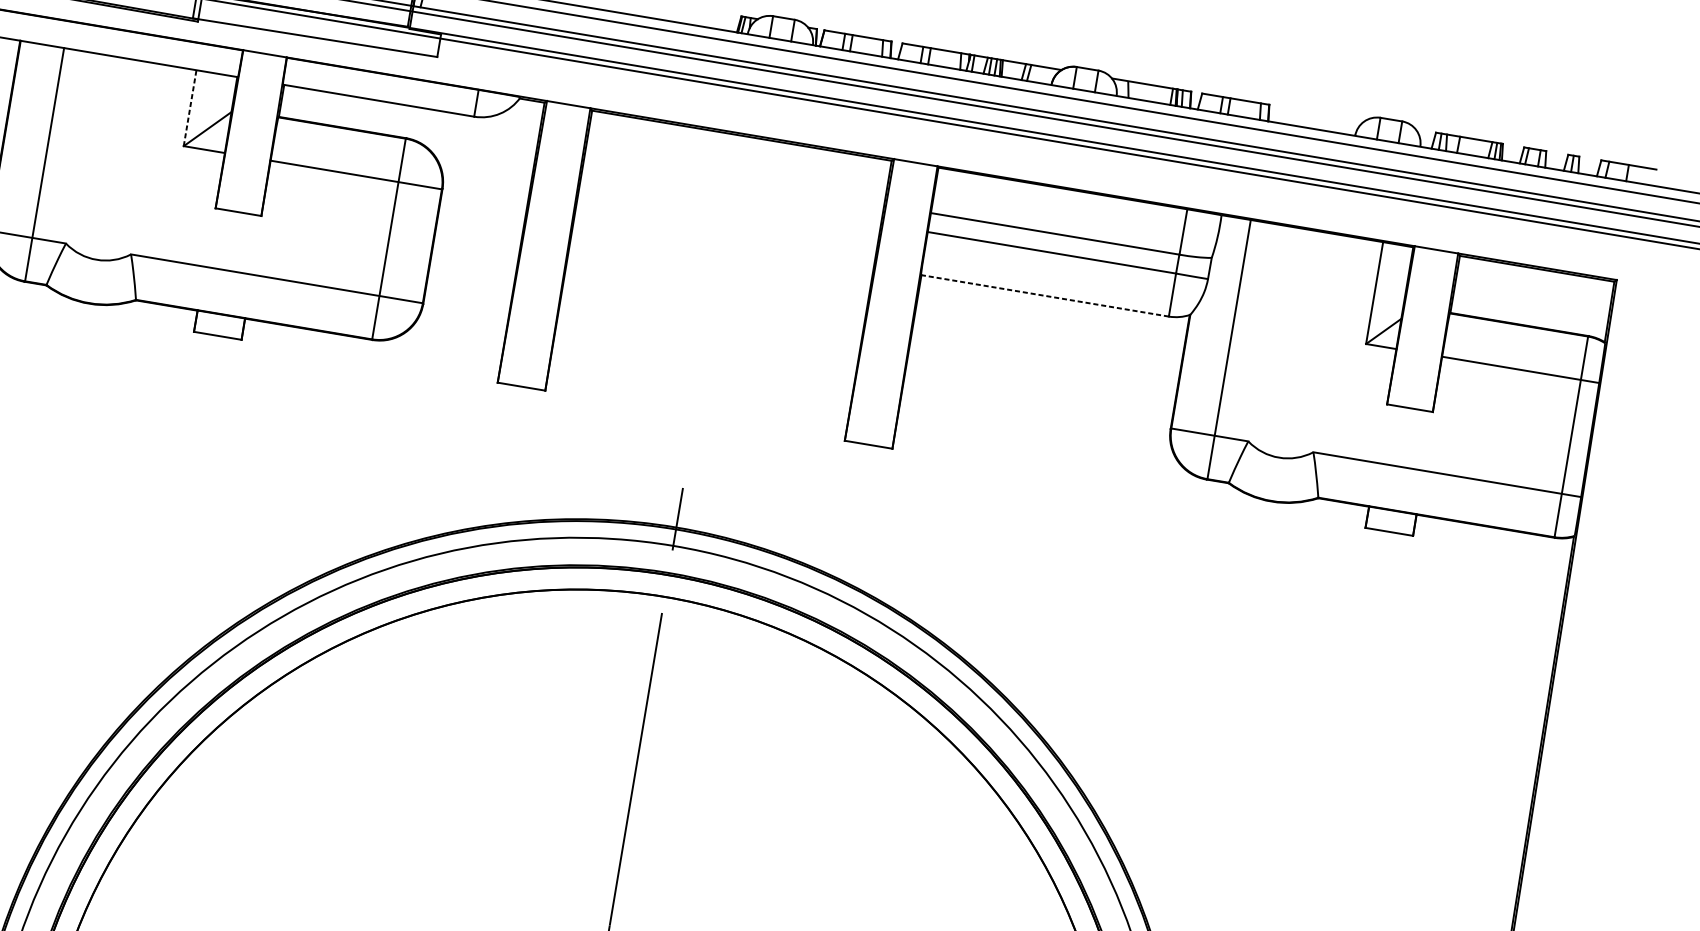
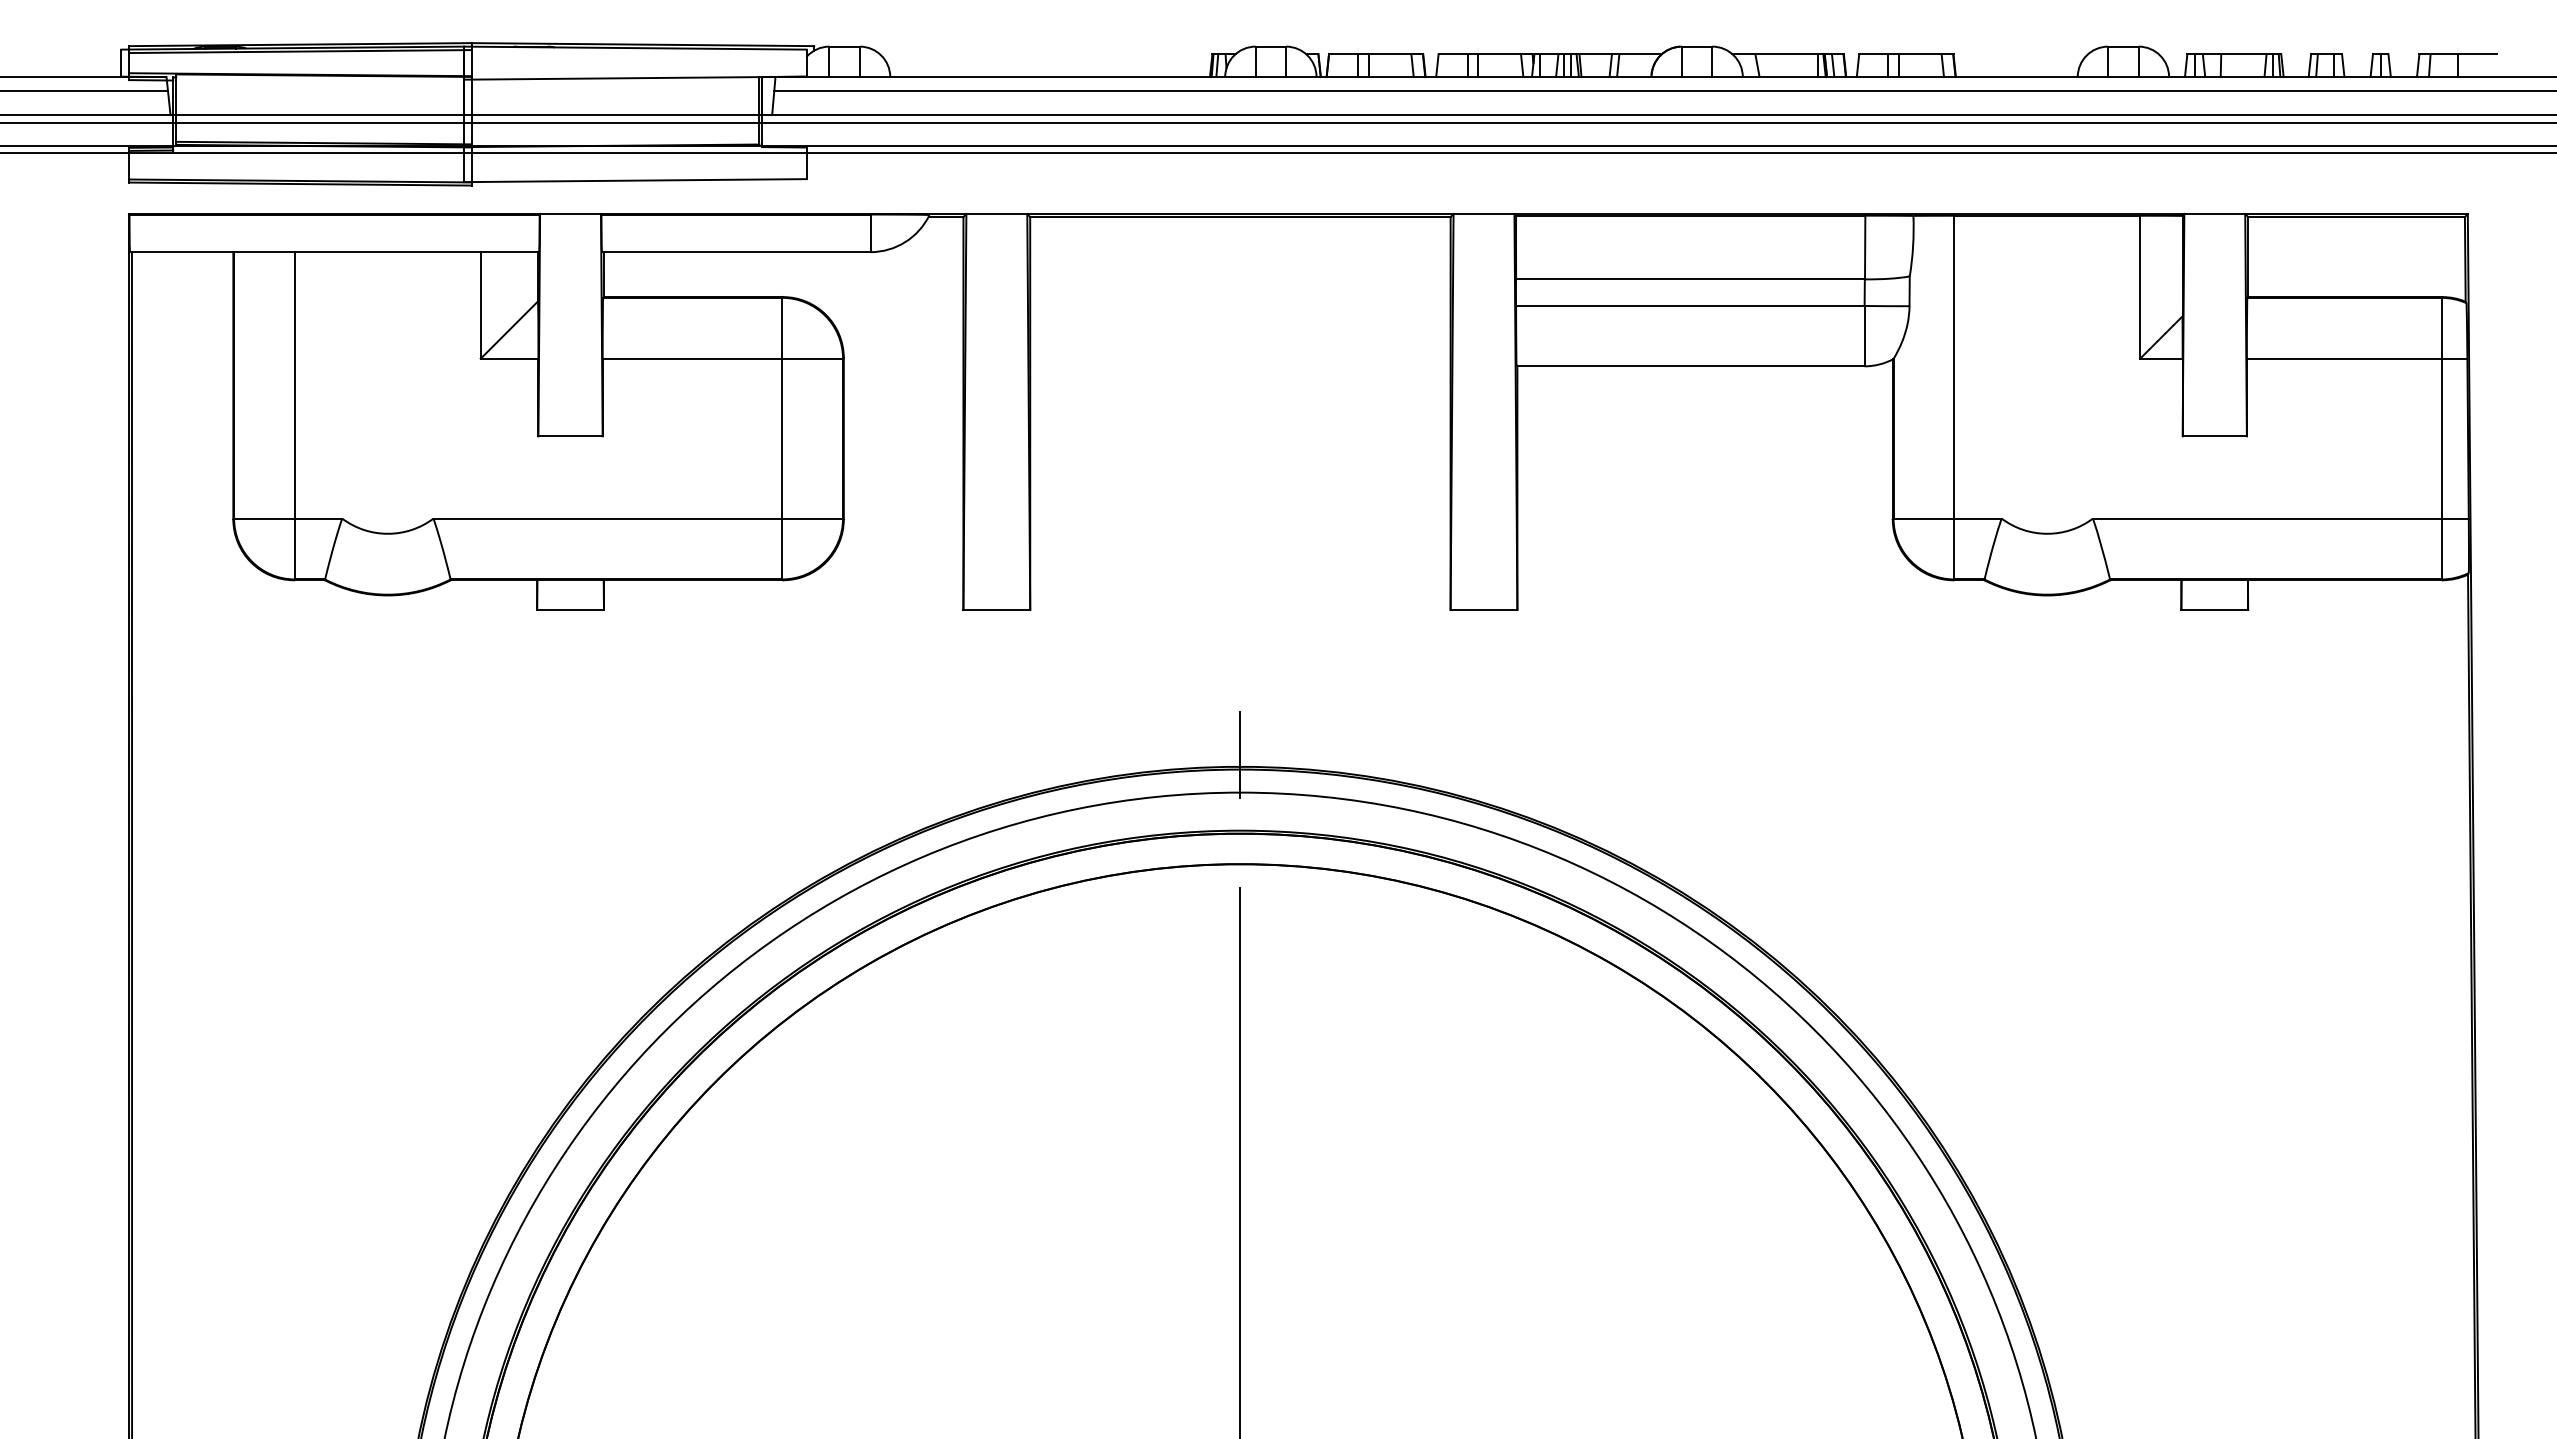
line: (190, 107) -> (480, 304), dashed -> solid
line: (1044, 295) -> (1690, 366), dashed -> solid

